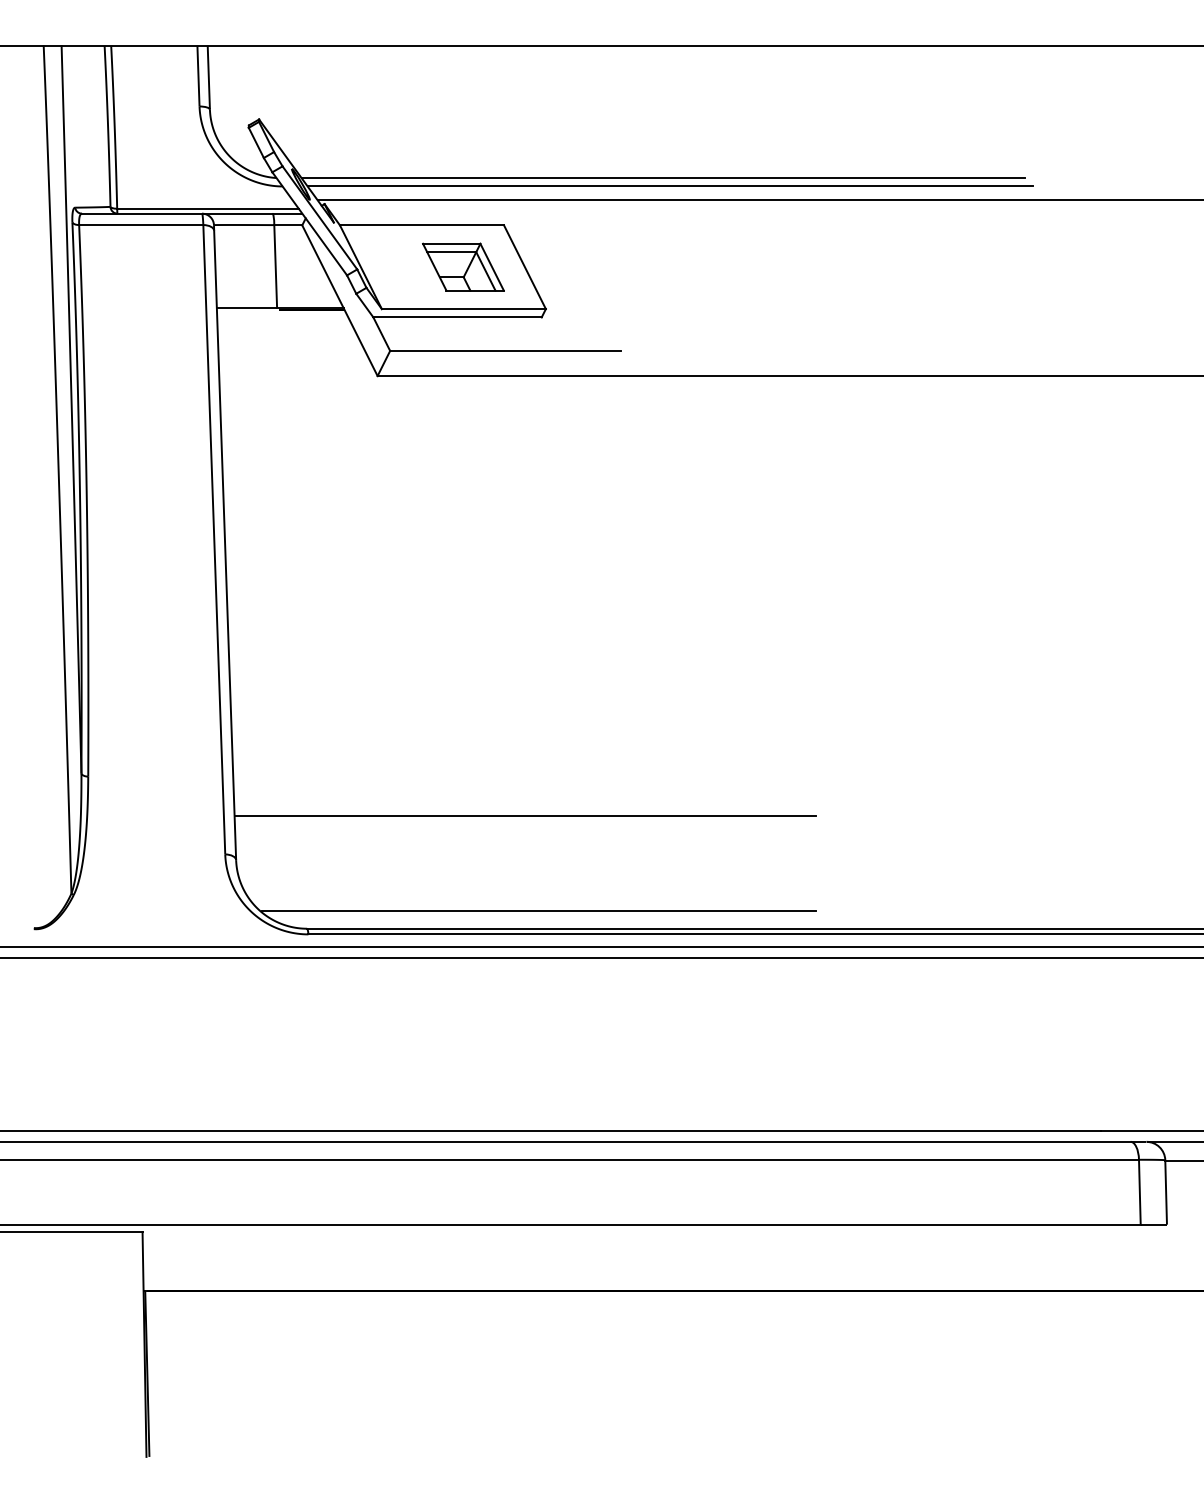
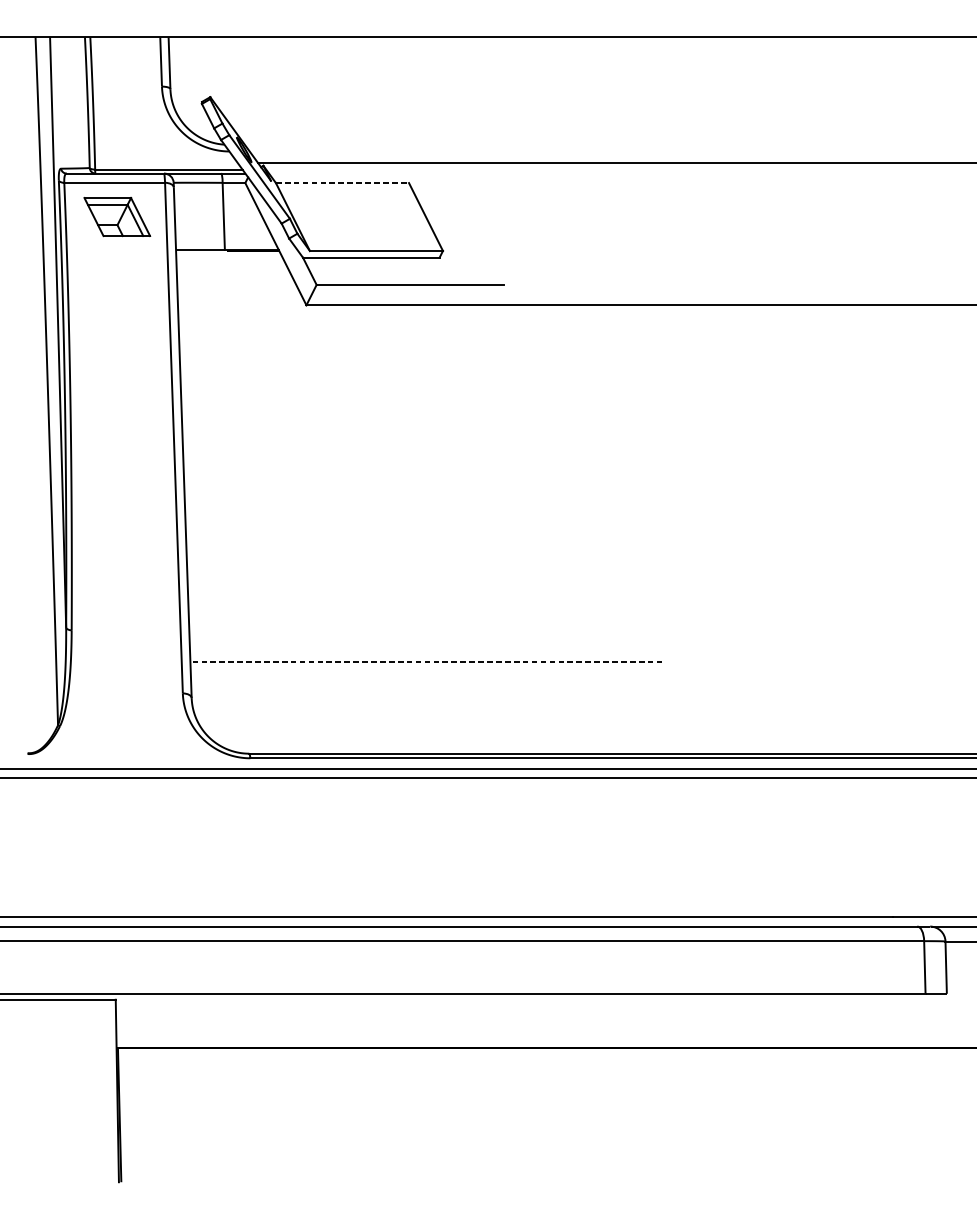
line: (662, 178) -> (537, 145), removed
line: (670, 186) -> (544, 151), removed
line: (422, 225) -> (342, 183), solid -> dashed
part: (463, 266) -> (117, 216), moved
line: (525, 816) -> (426, 662), solid -> dashed
line: (538, 910) -> (436, 738), removed

